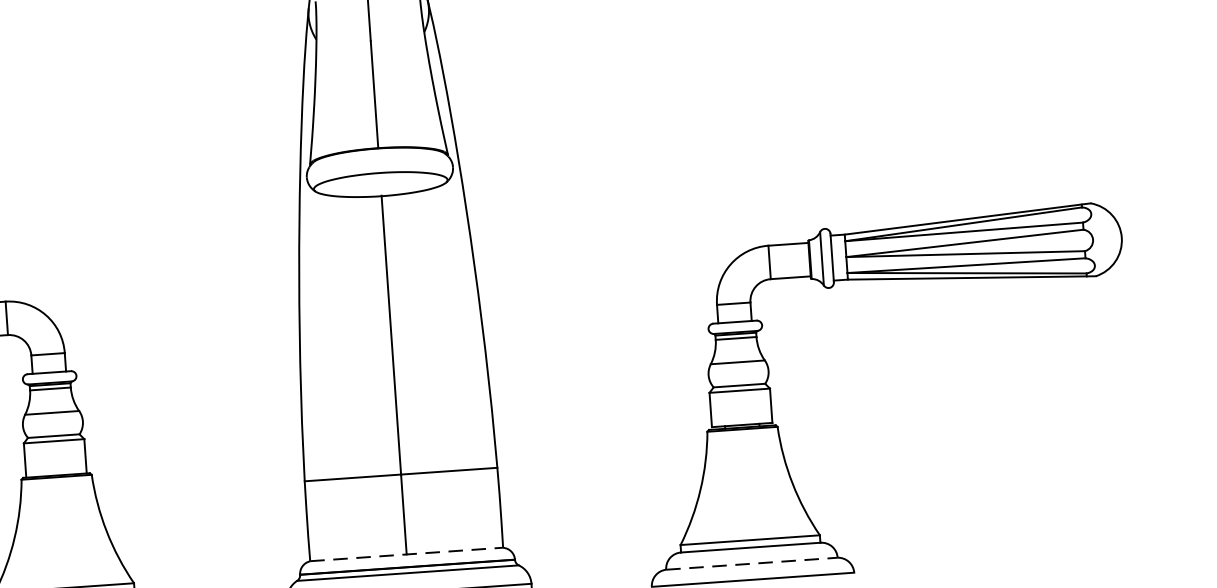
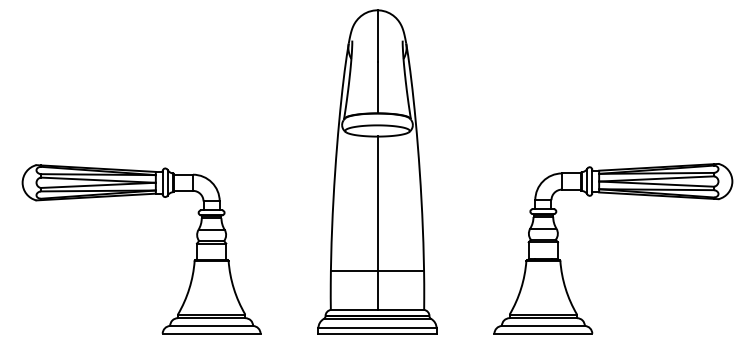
line: (406, 553) -> (377, 309), dashed -> solid
line: (752, 562) -> (543, 325), dashed -> solid

